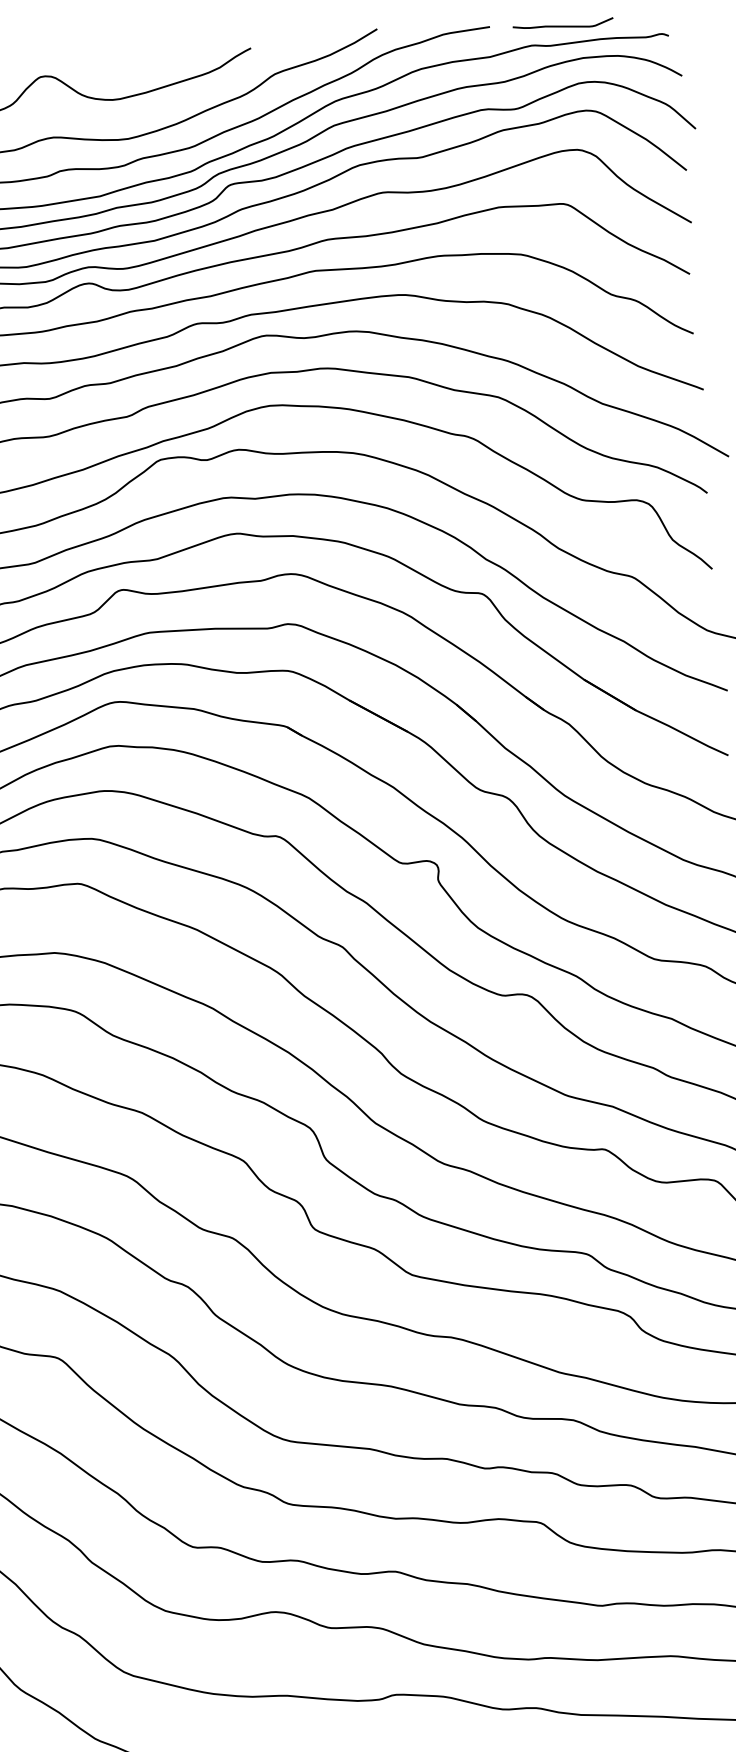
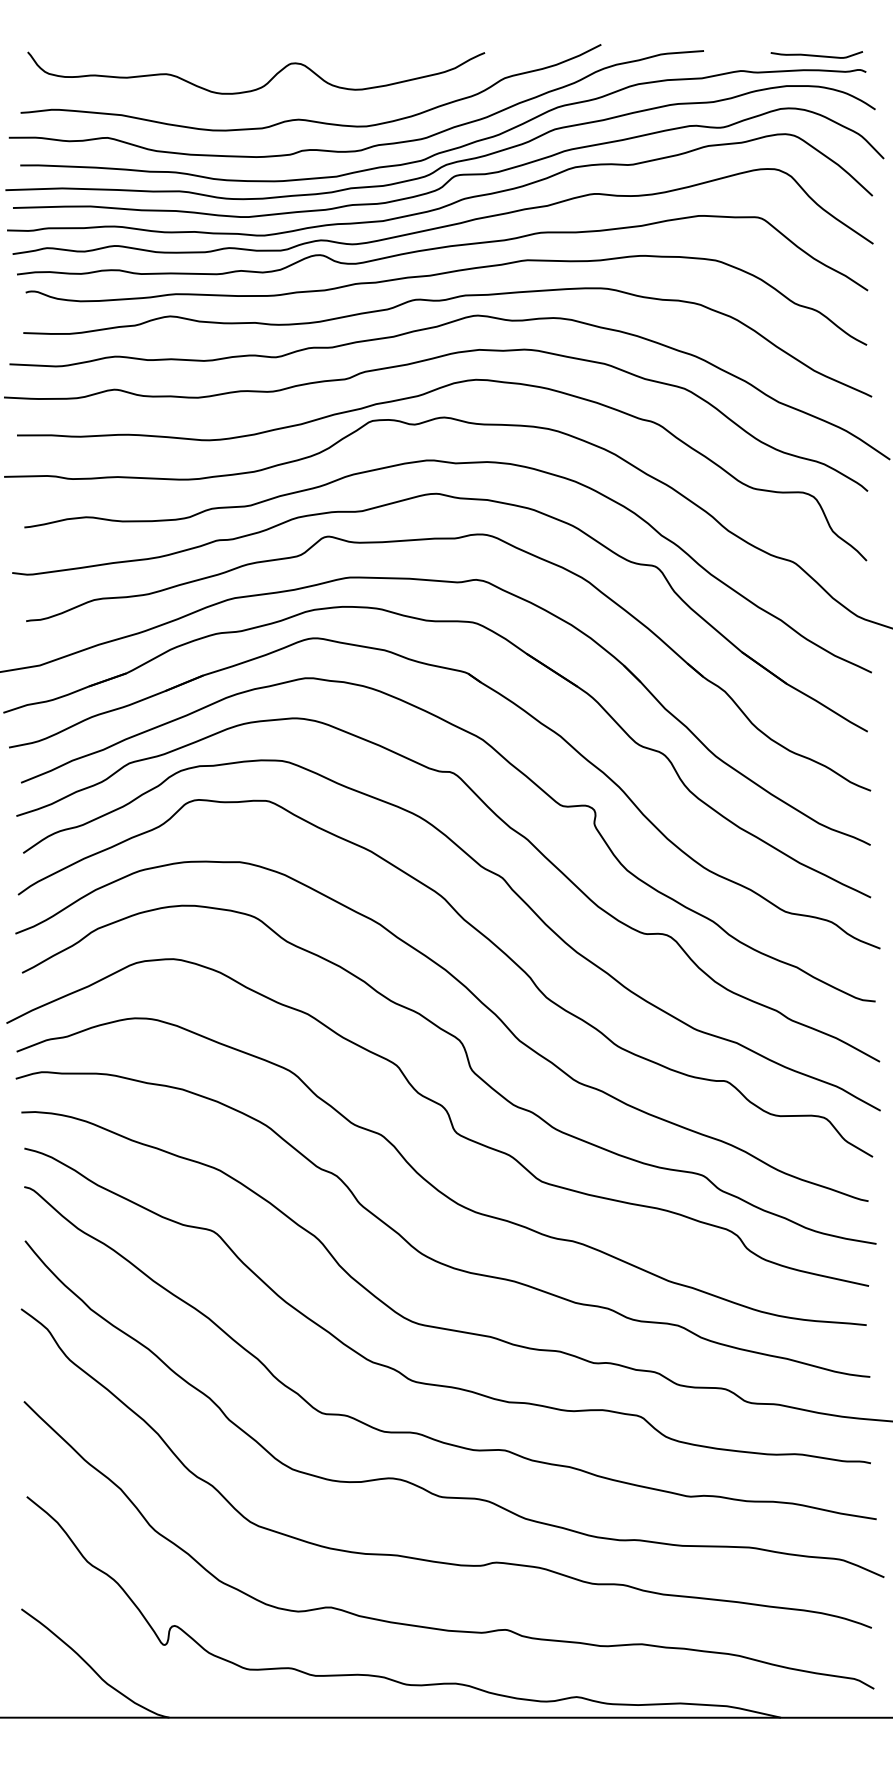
curve: (562, 26) -> (816, 55), moved

